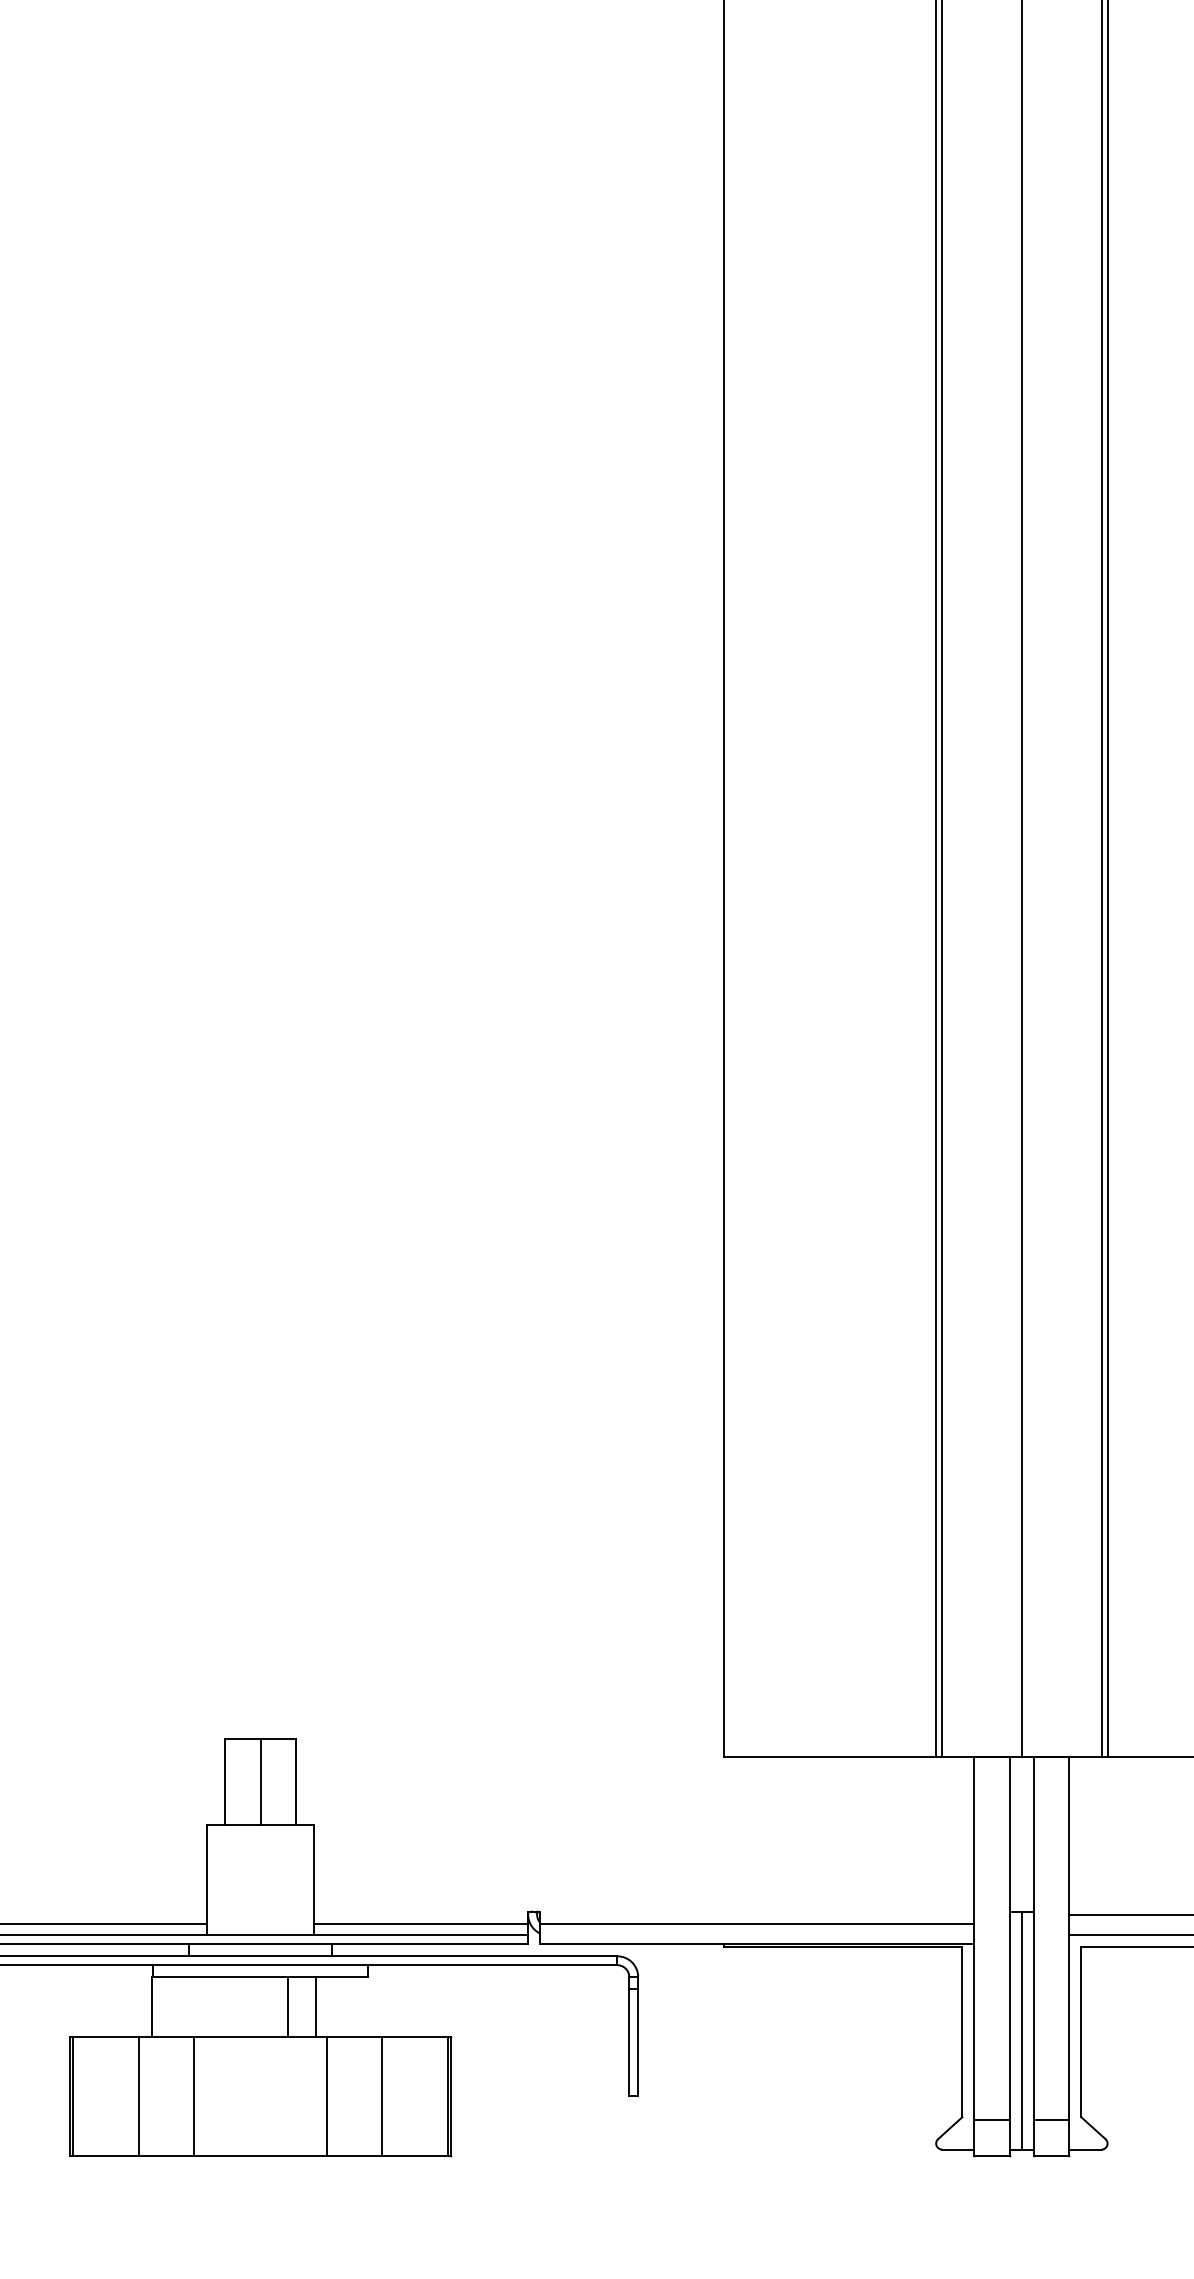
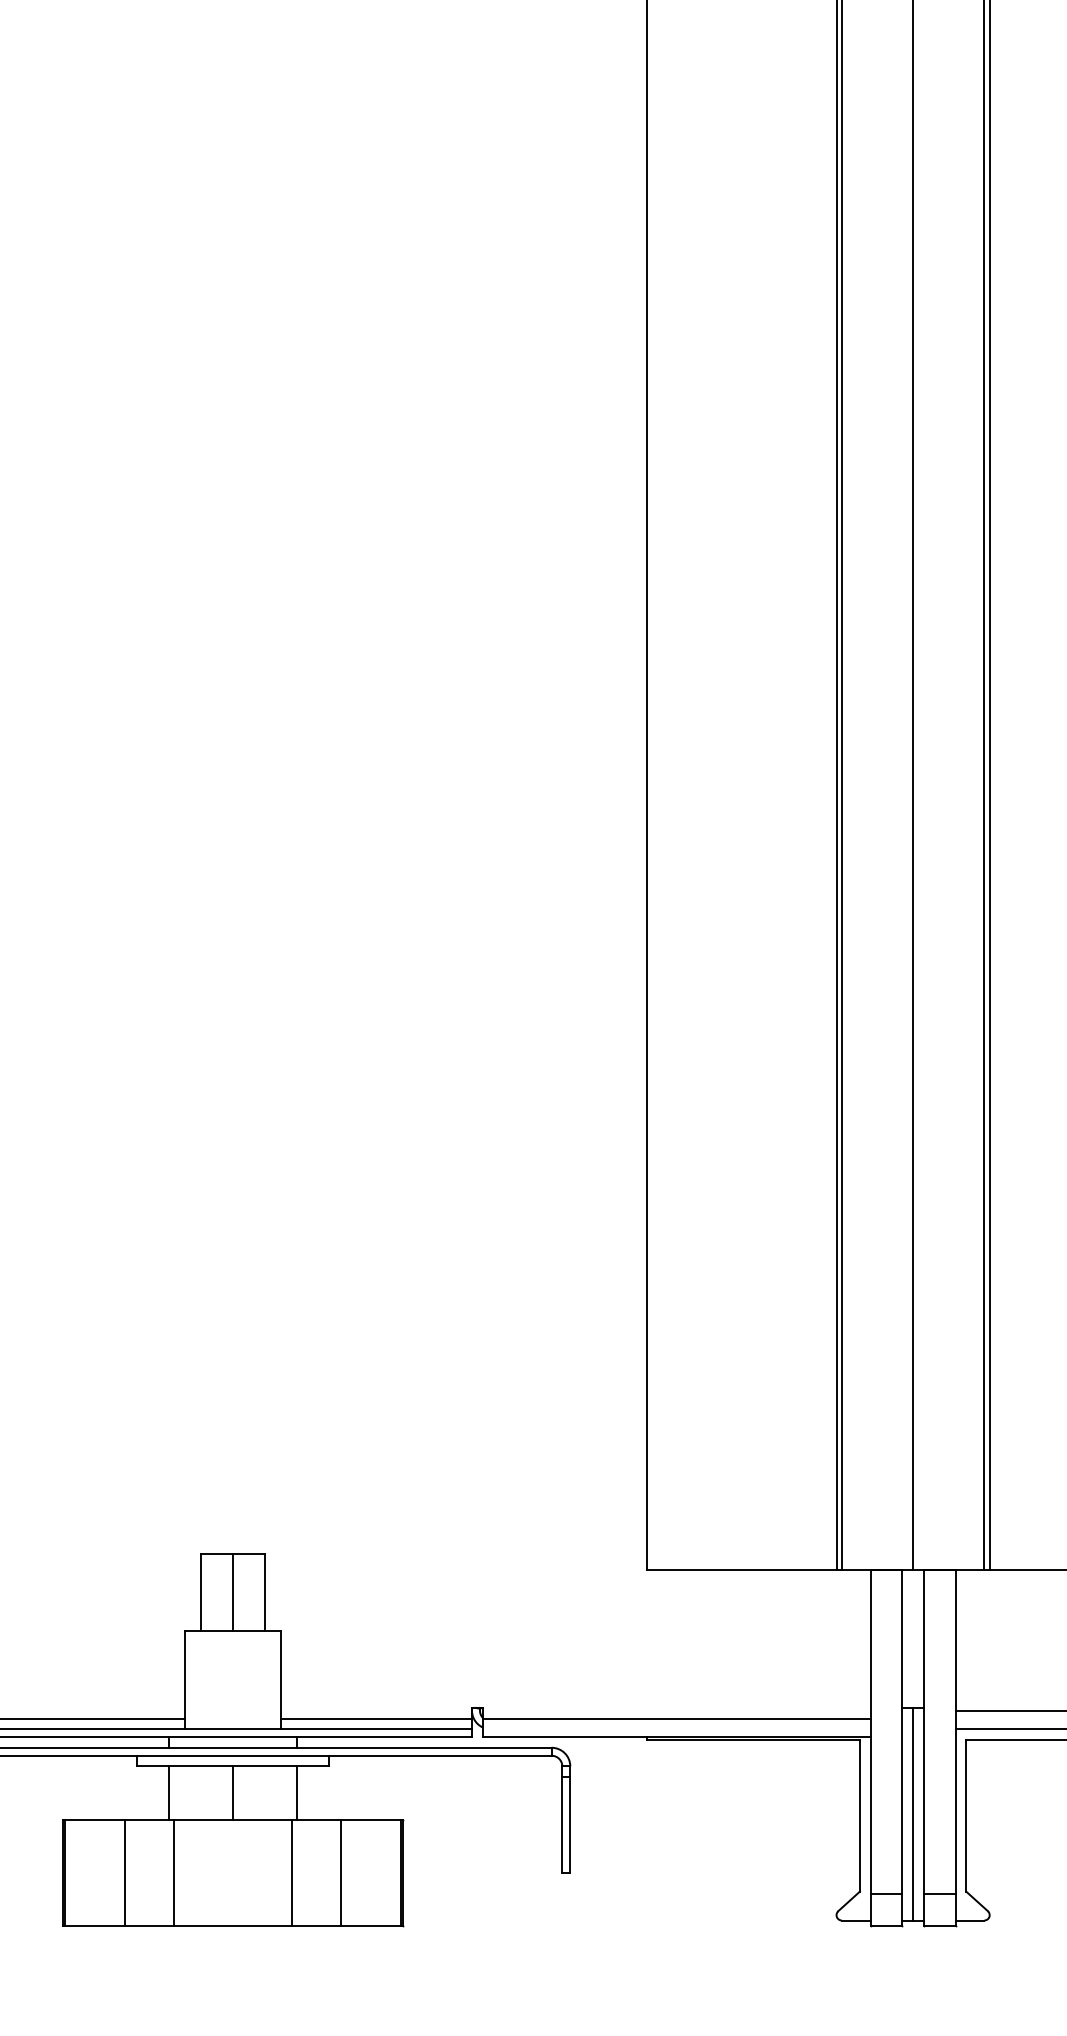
line: (152, 2006) -> (169, 1792), moved
line: (287, 2006) -> (296, 1792), moved
line: (315, 2006) -> (232, 1792), moved

